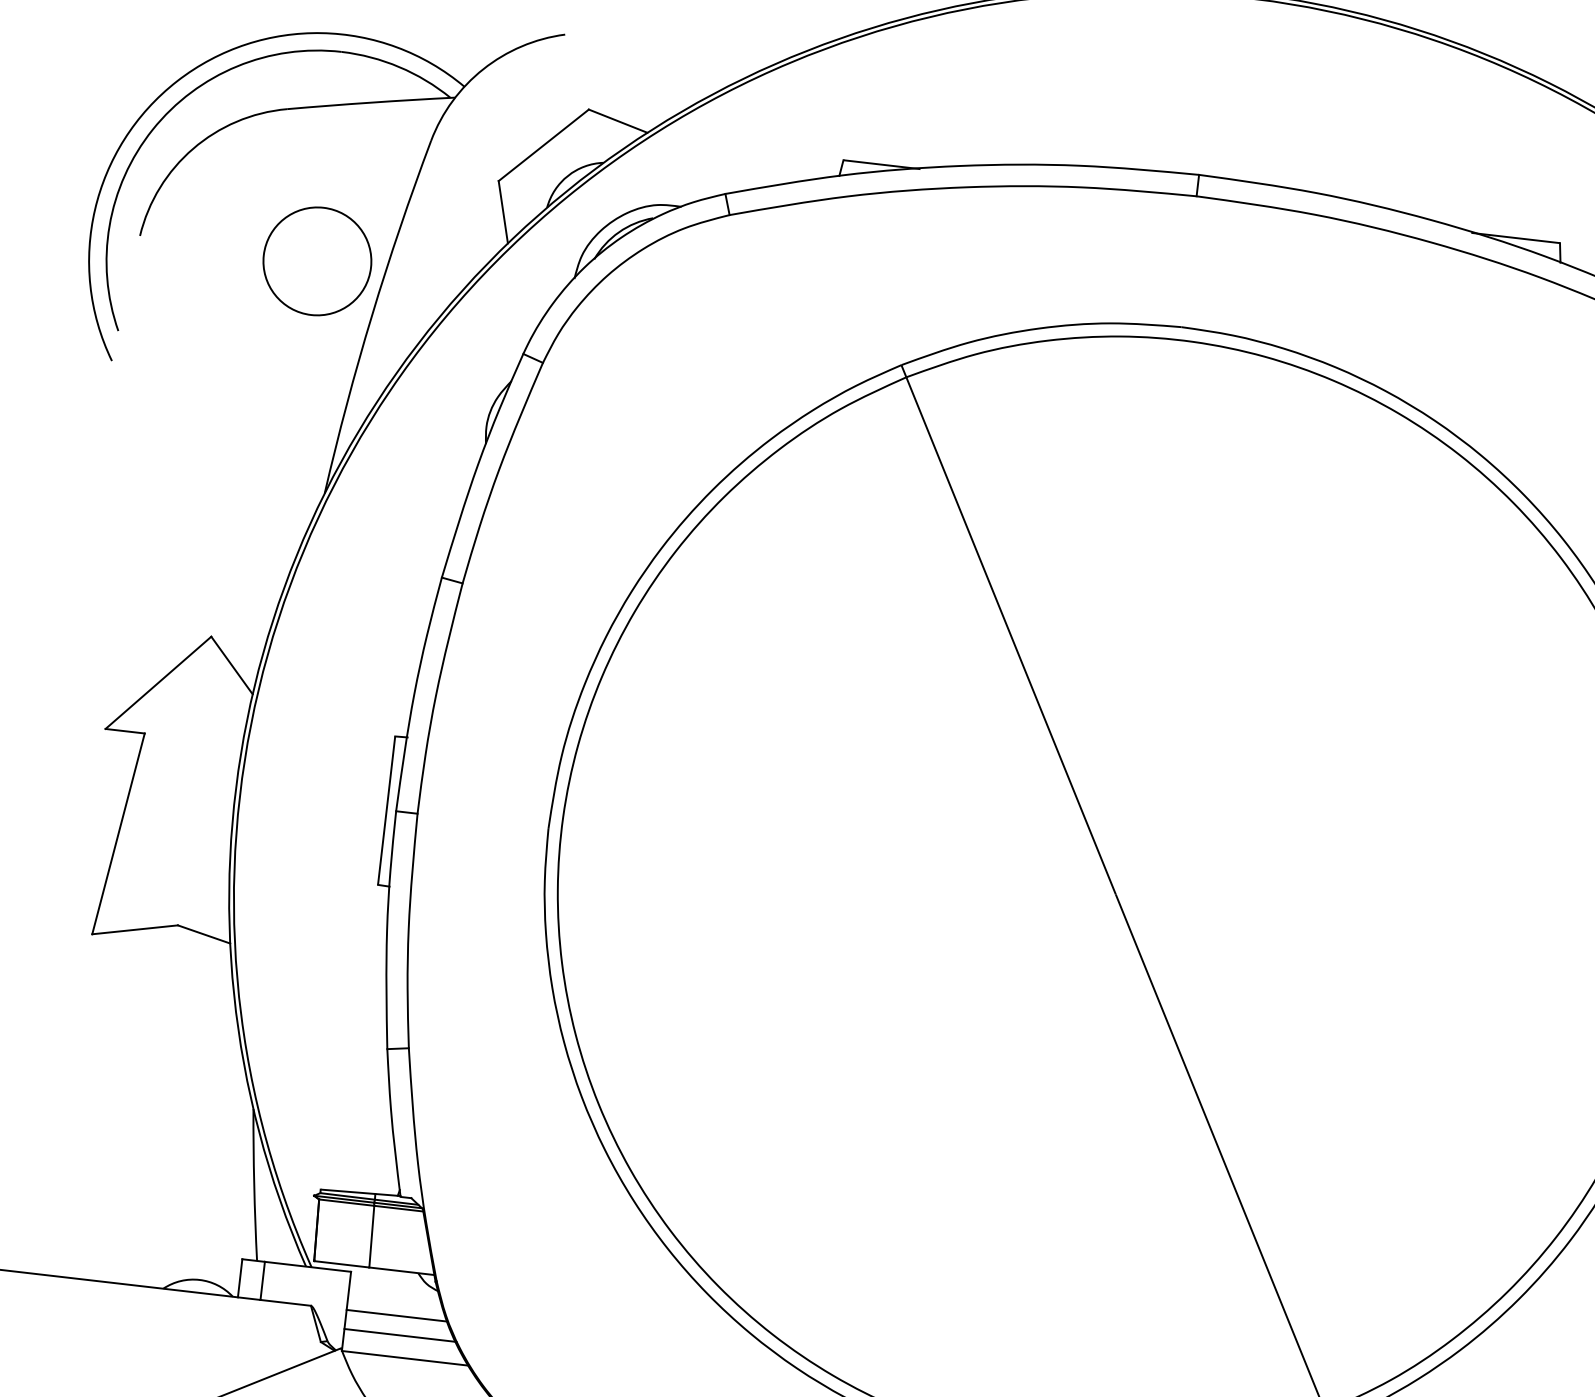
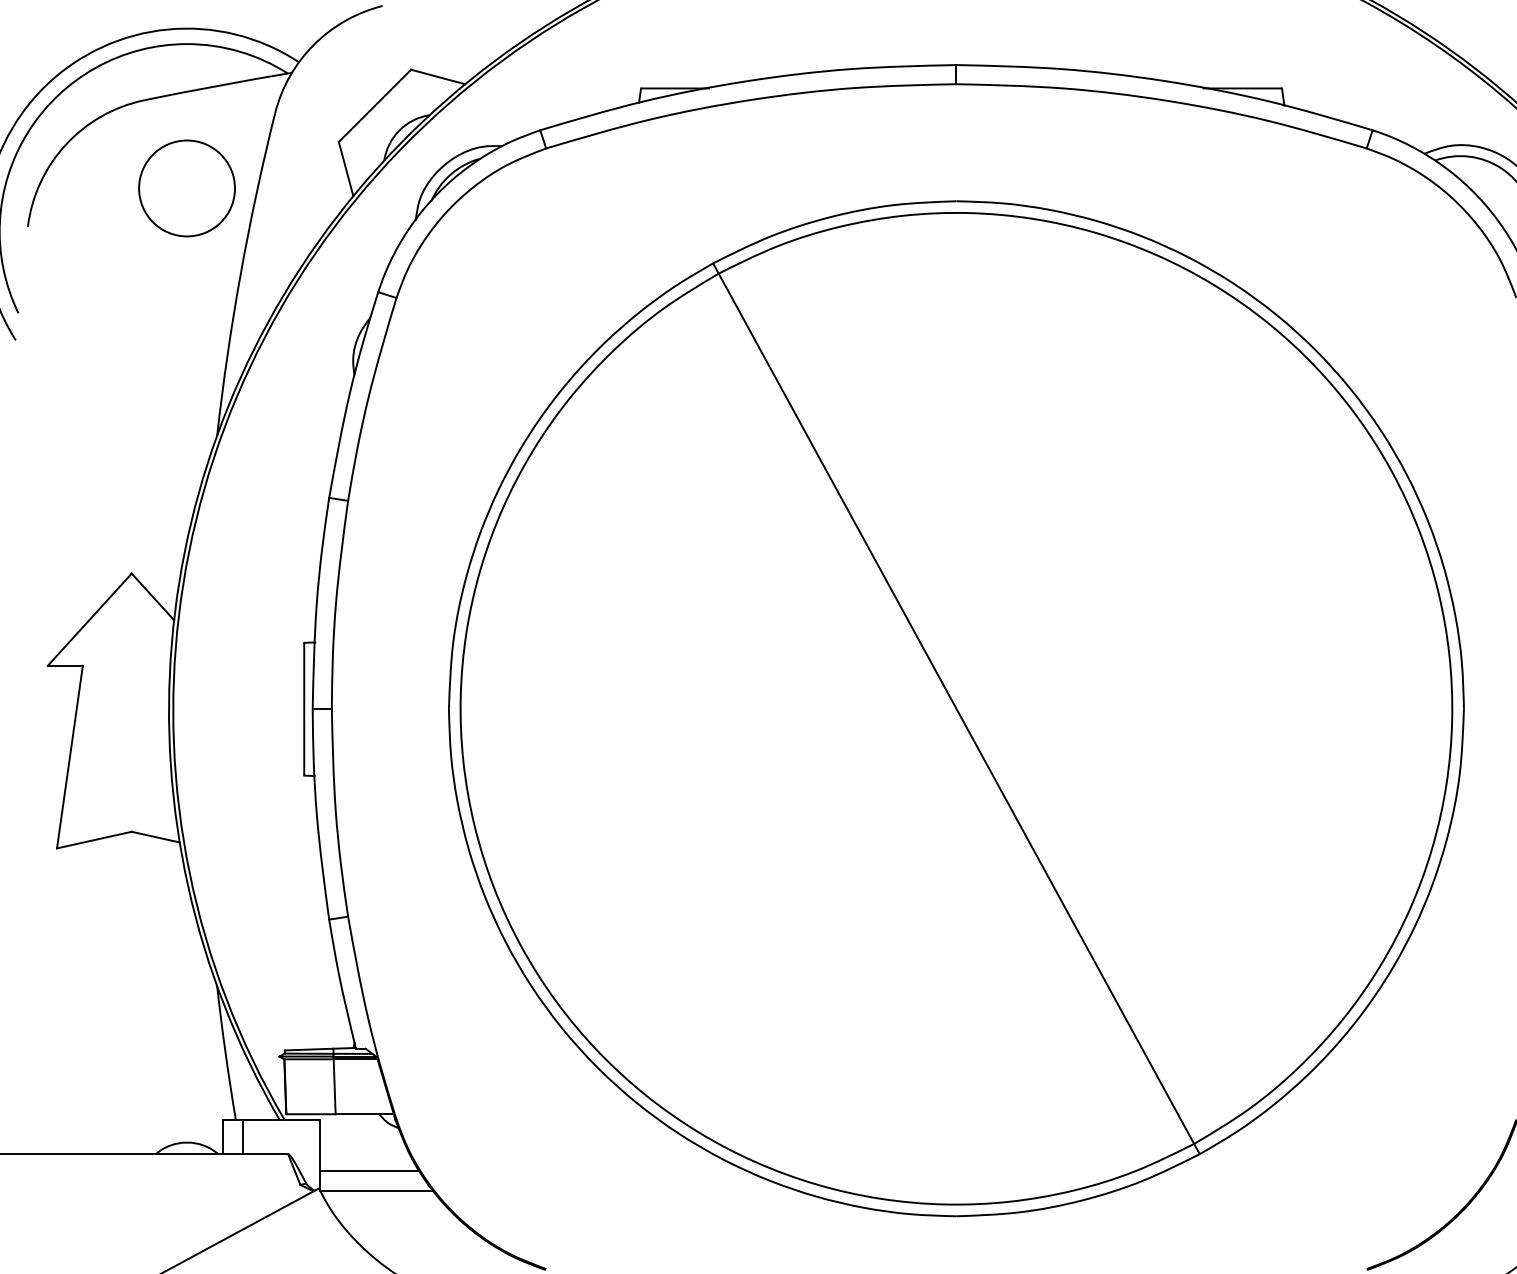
circle: (316, 261) -> (186, 188), moved
line: (396, 1316) -> (364, 1154), removed

